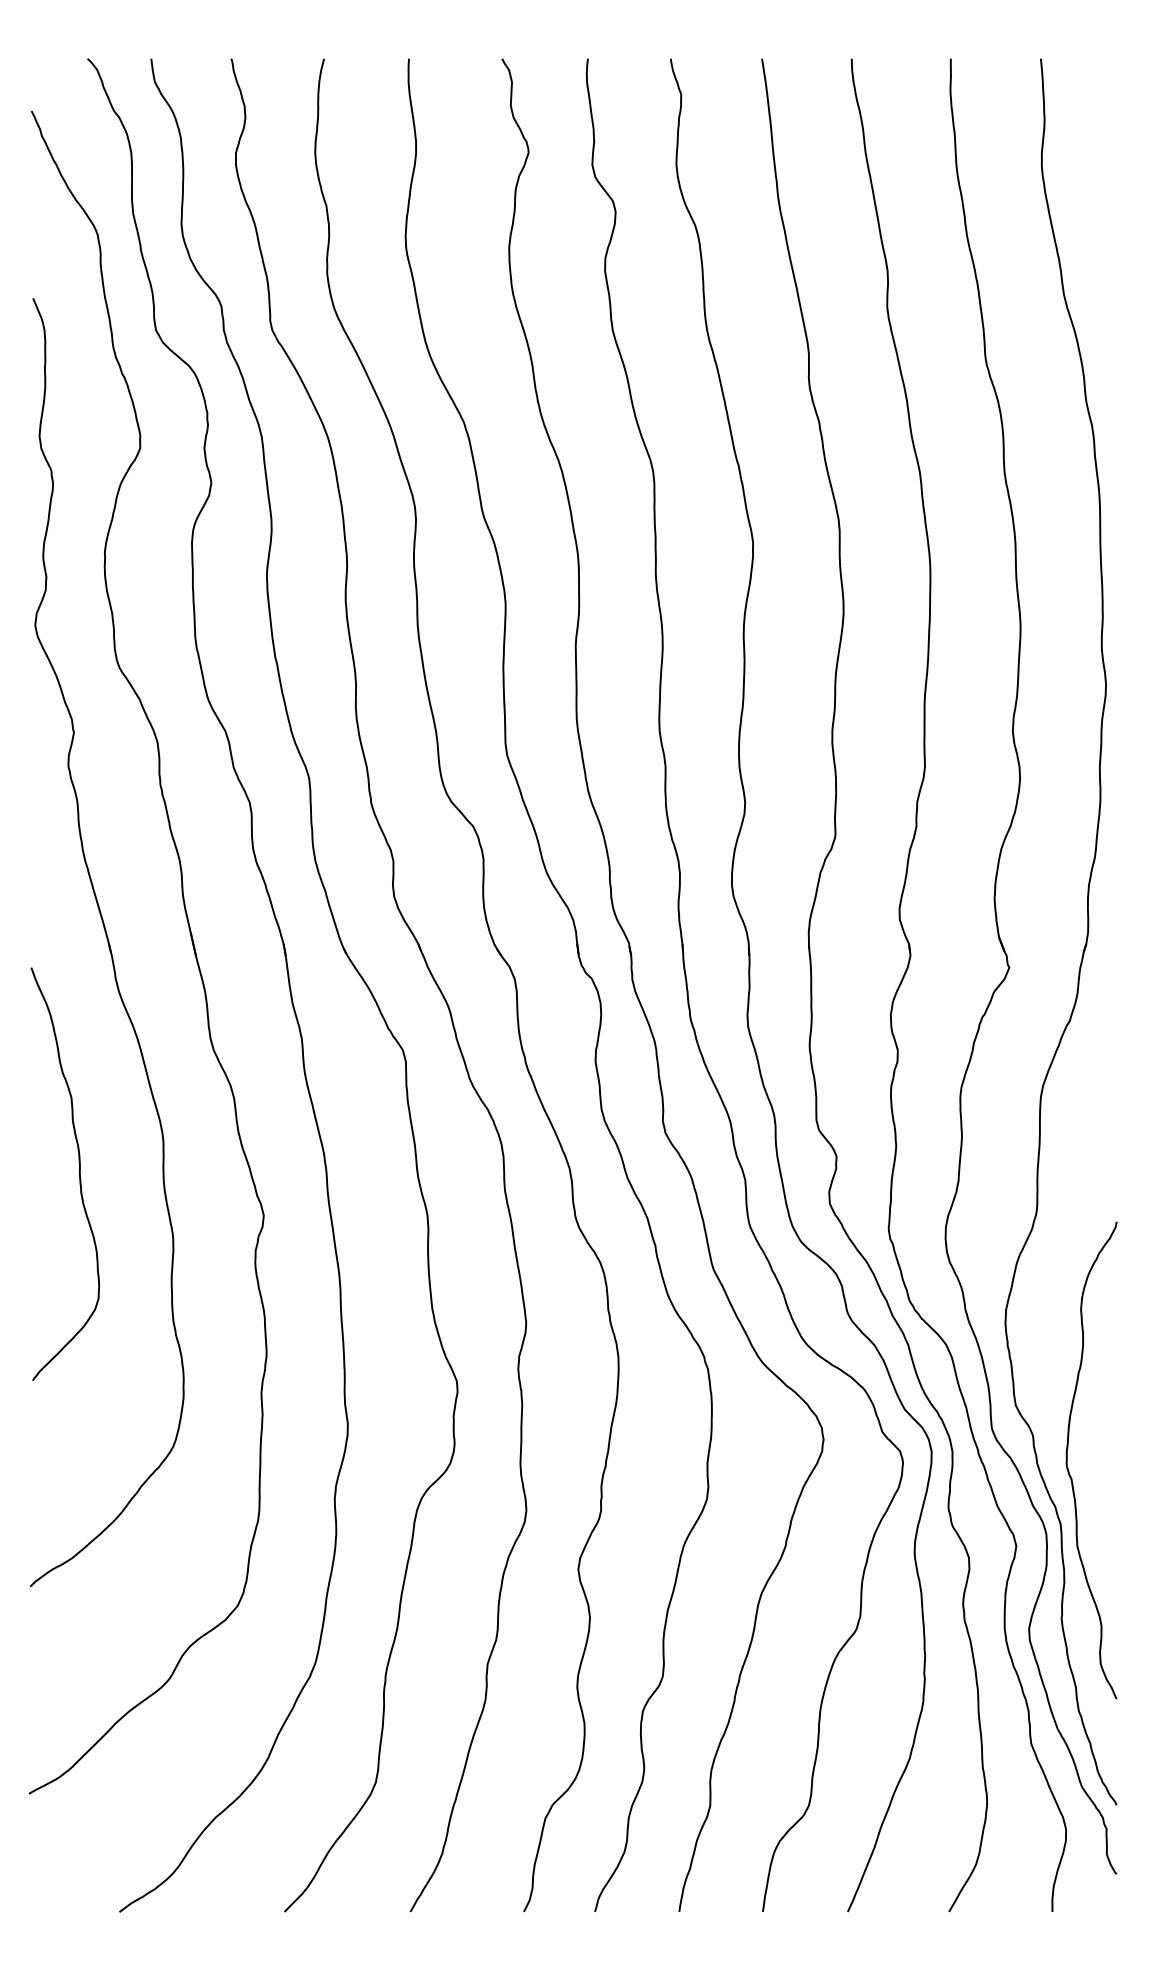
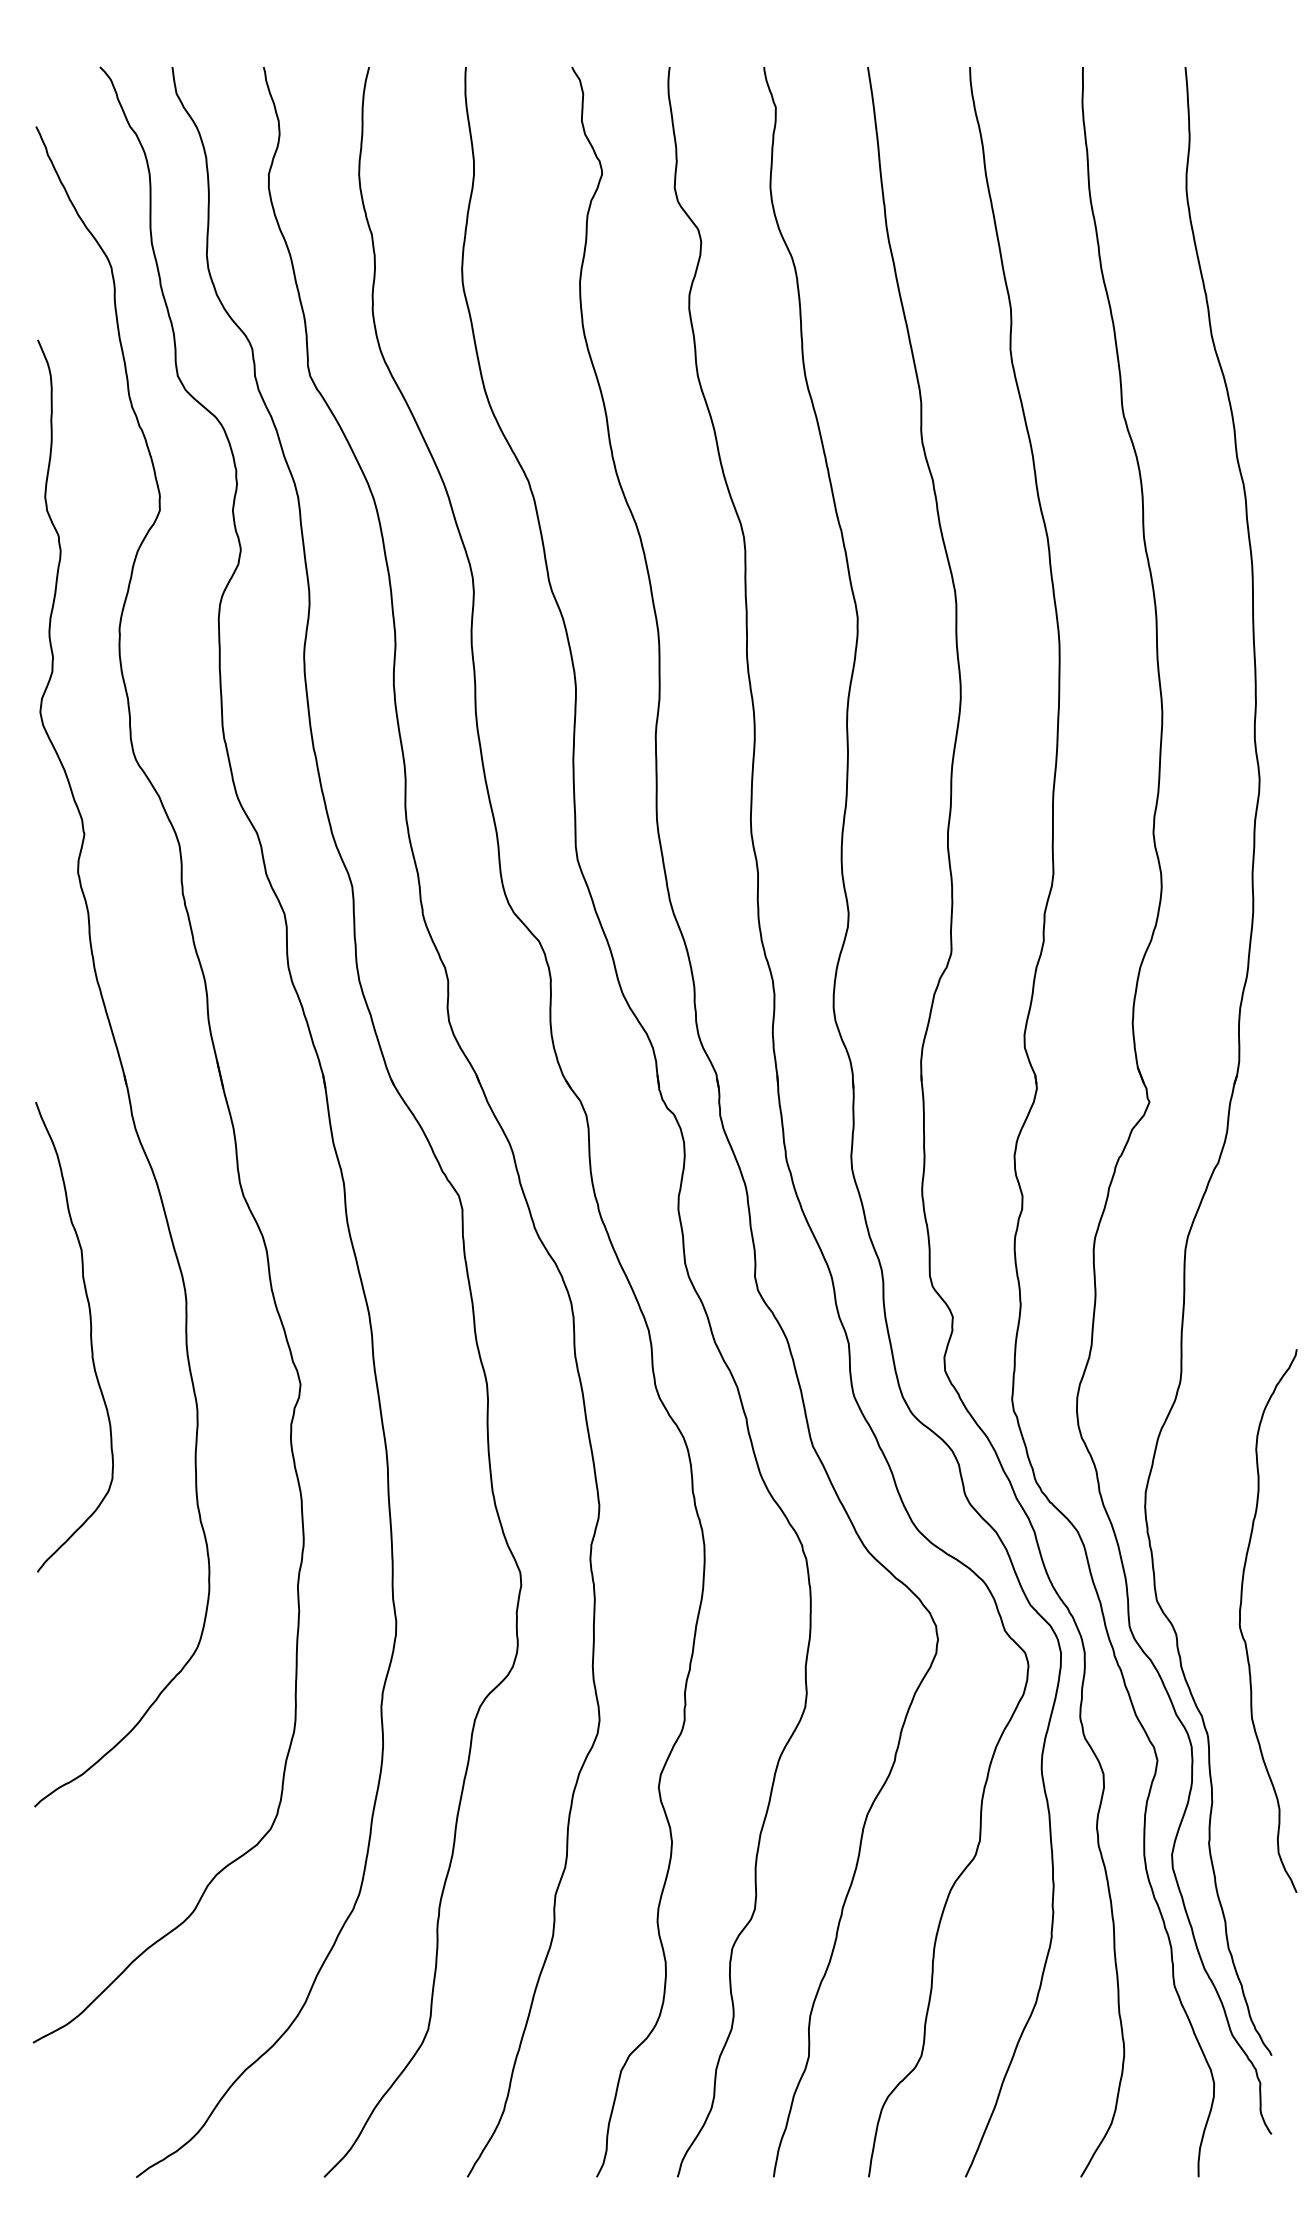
curve: (1067, 1460) -> (1240, 1621), moved

